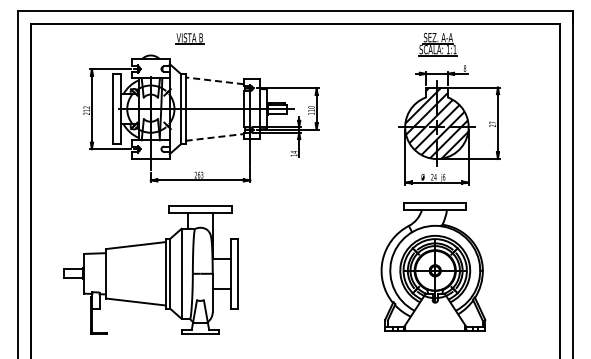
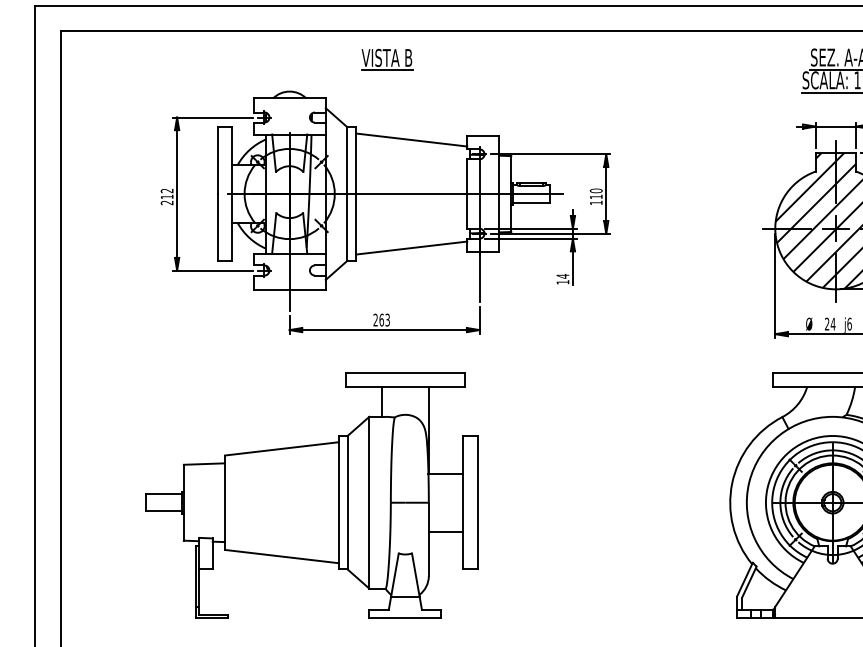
part: (189, 38) -> (386, 59), moved
line: (214, 80) -> (411, 139), dashed -> solid
line: (215, 137) -> (413, 248), dashed -> solid
part: (150, 269) -> (309, 494), moved

